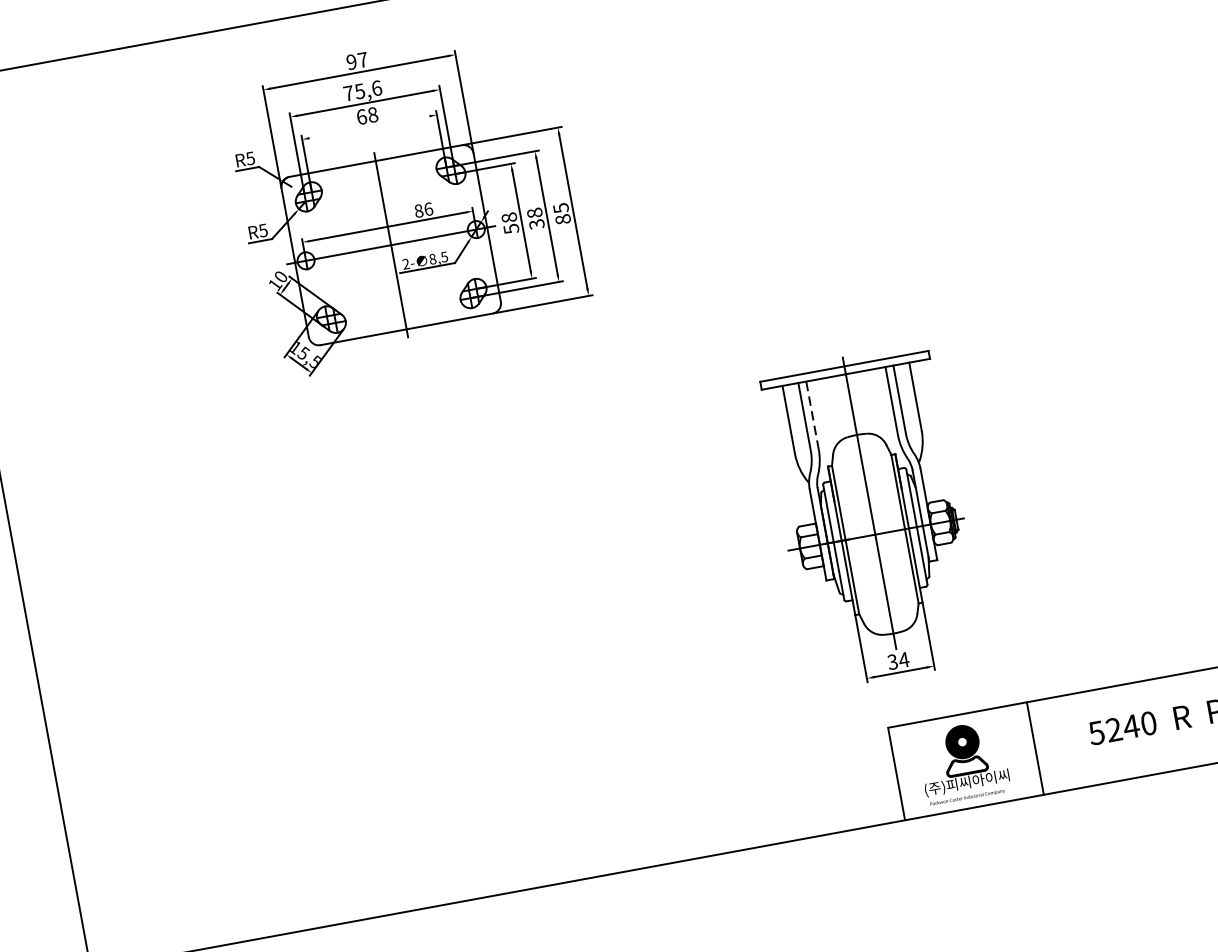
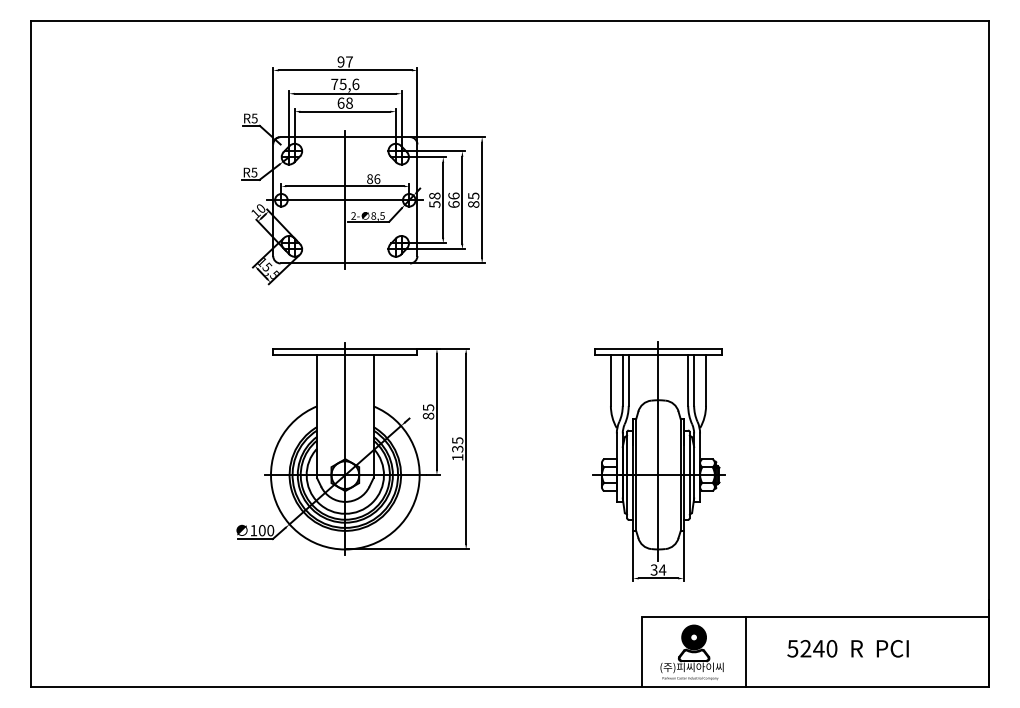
line: (369, 126) -> (345, 111), added
text: (535, 217) -> (453, 199), 38 -> 66
line: (812, 415) -> (628, 380), dashed -> solid
part: (461, 573) -> (352, 448), added

